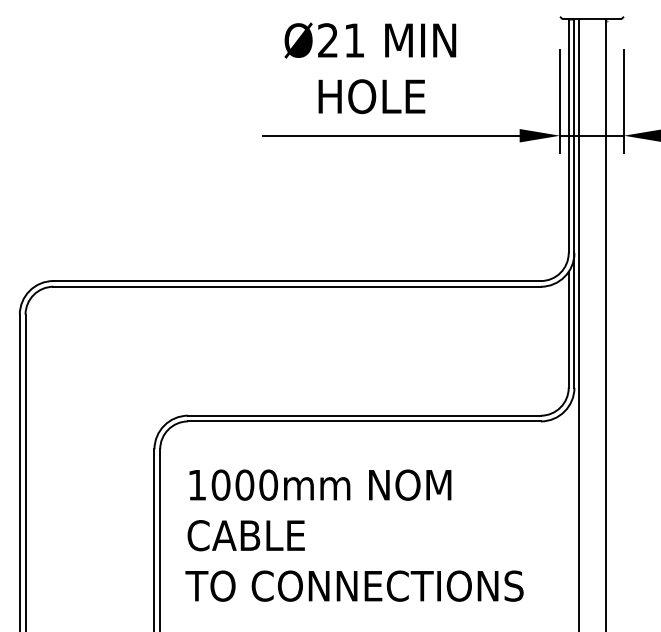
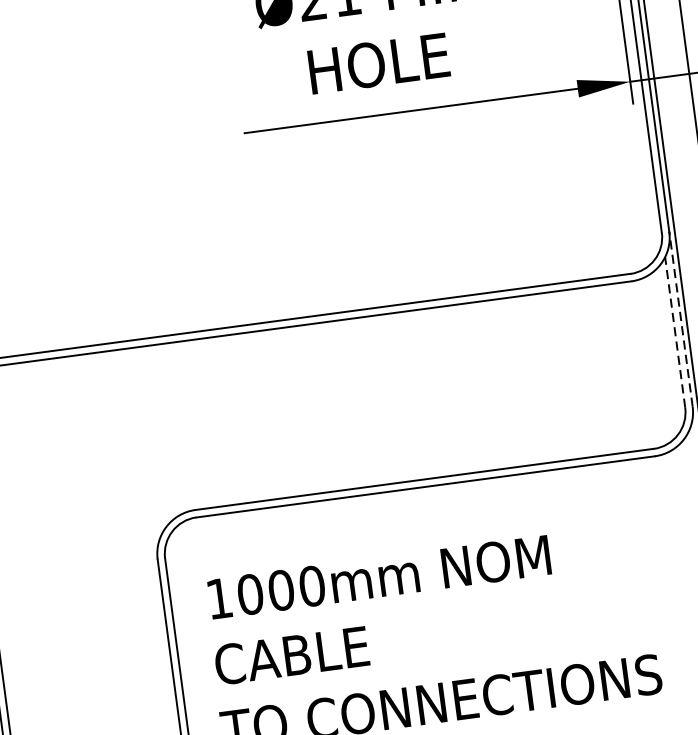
line: (574, 319) -> (680, 318), solid -> dashed
line: (568, 329) -> (674, 332), solid -> dashed

